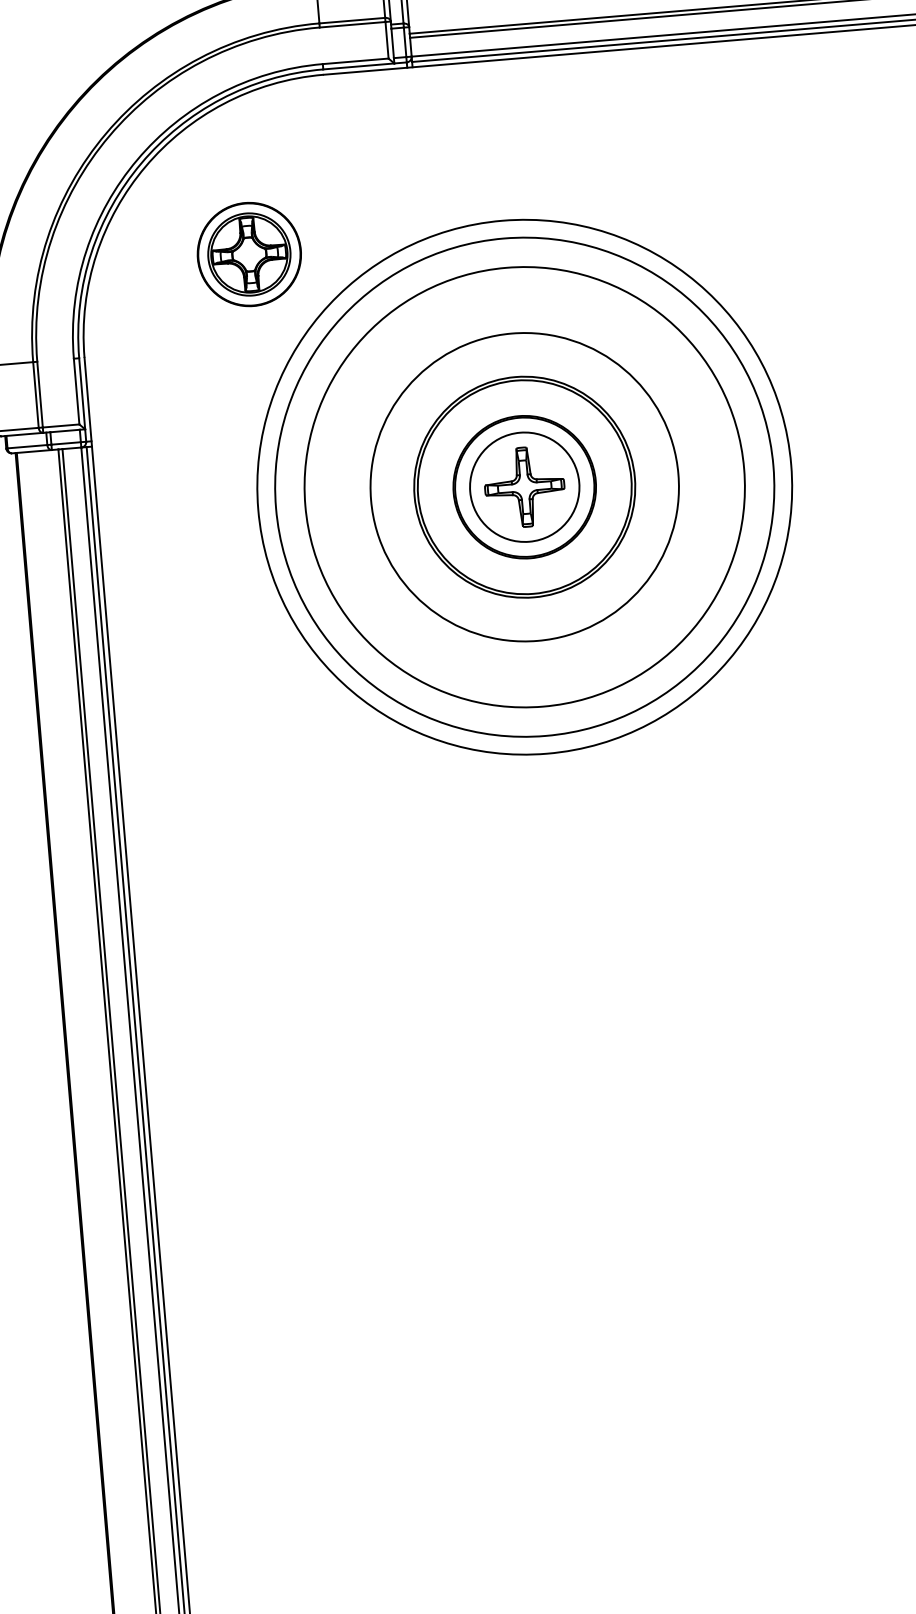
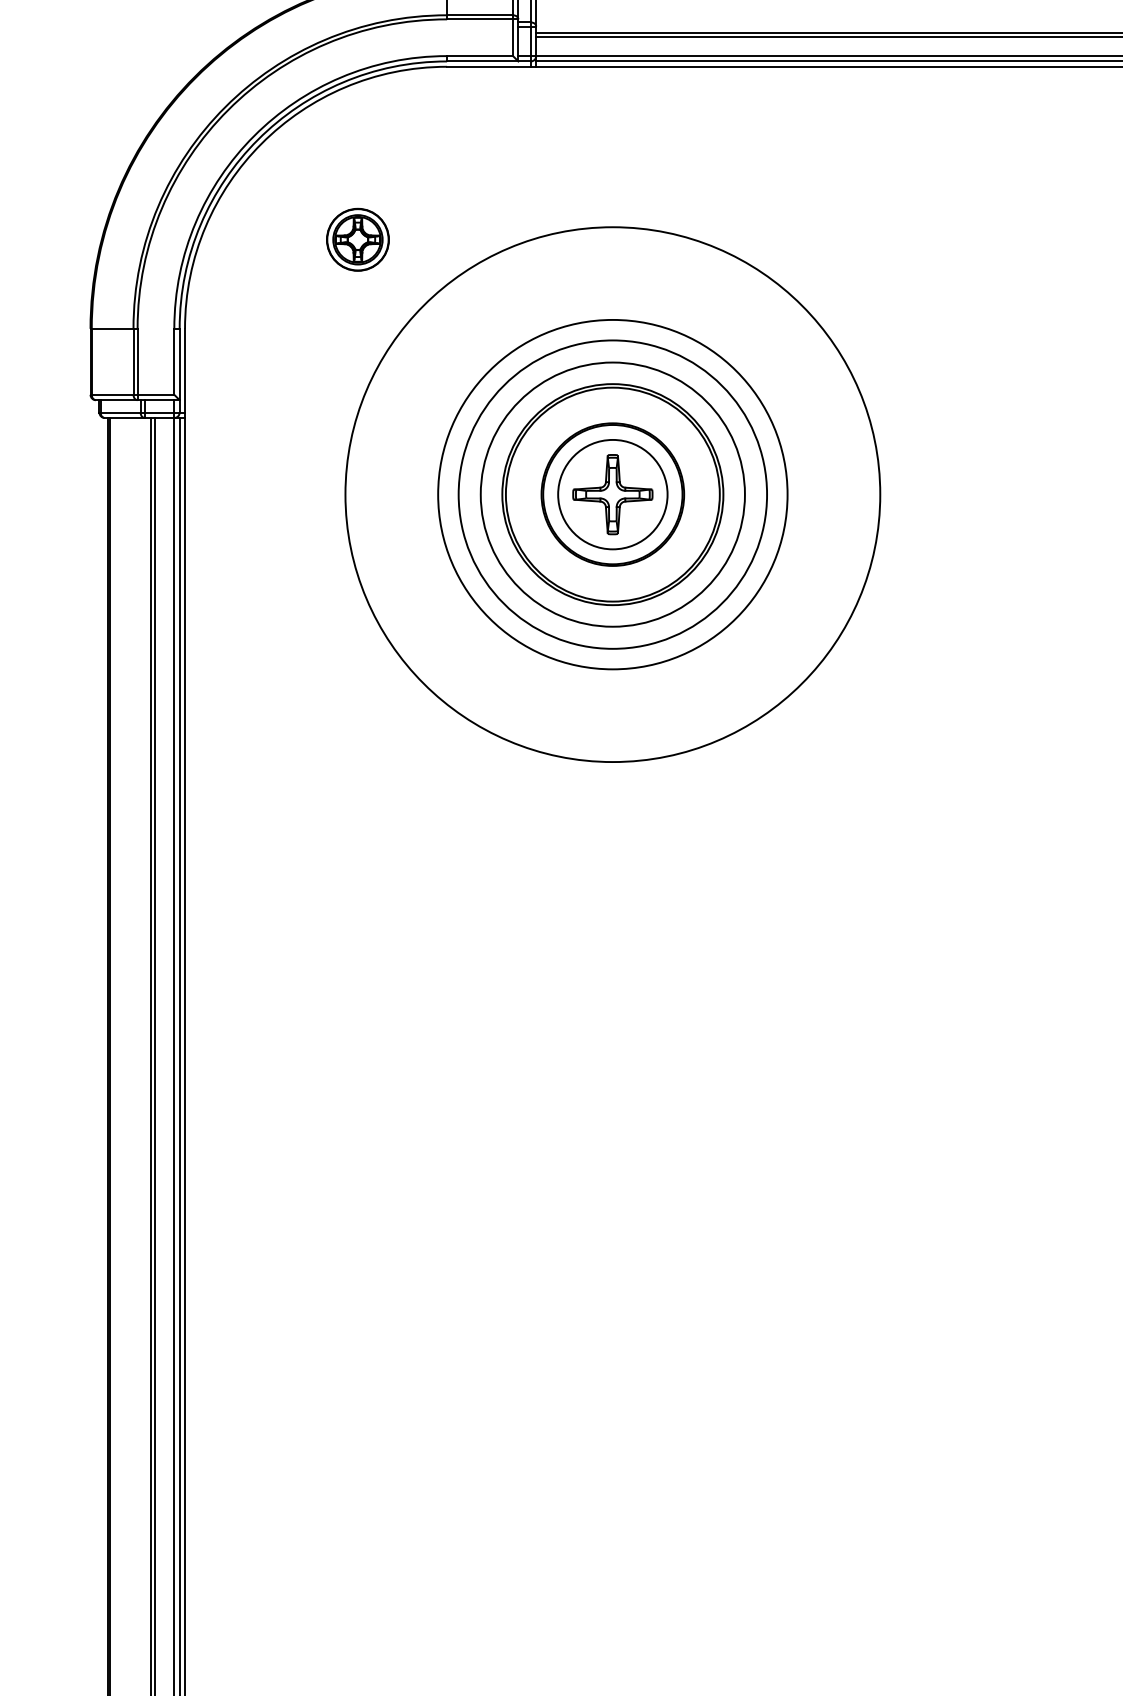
part: (248, 254) -> (357, 239), size x0.6
circle: (524, 487) -> (612, 494), size x0.6
circle: (524, 487) -> (612, 494), size x0.7

